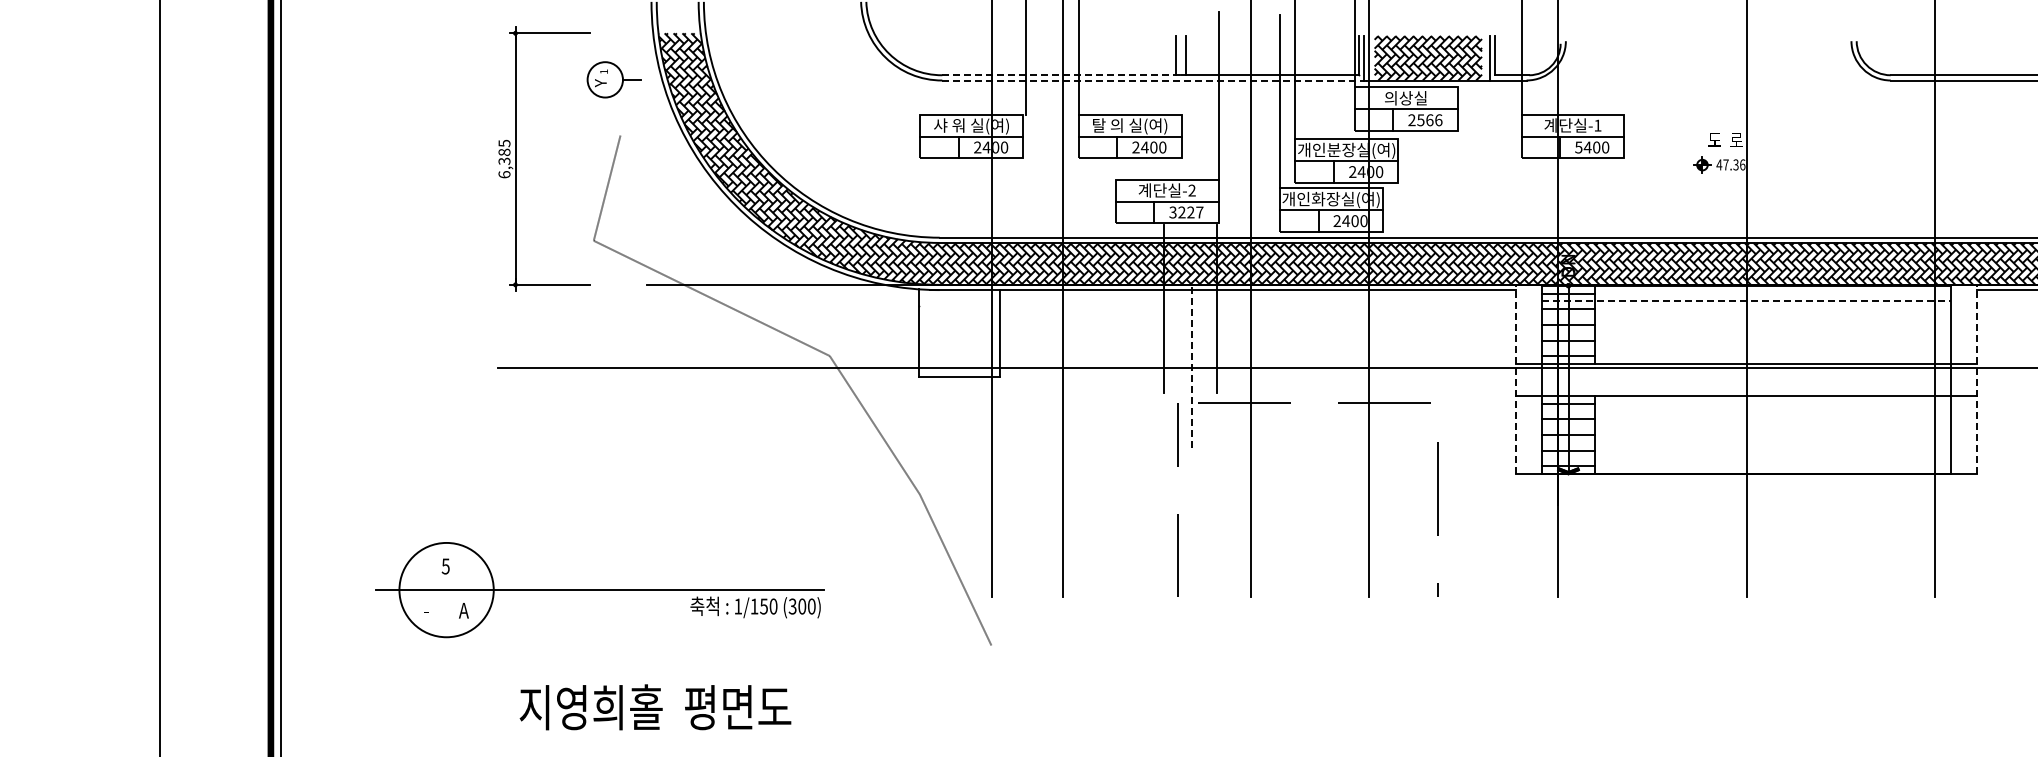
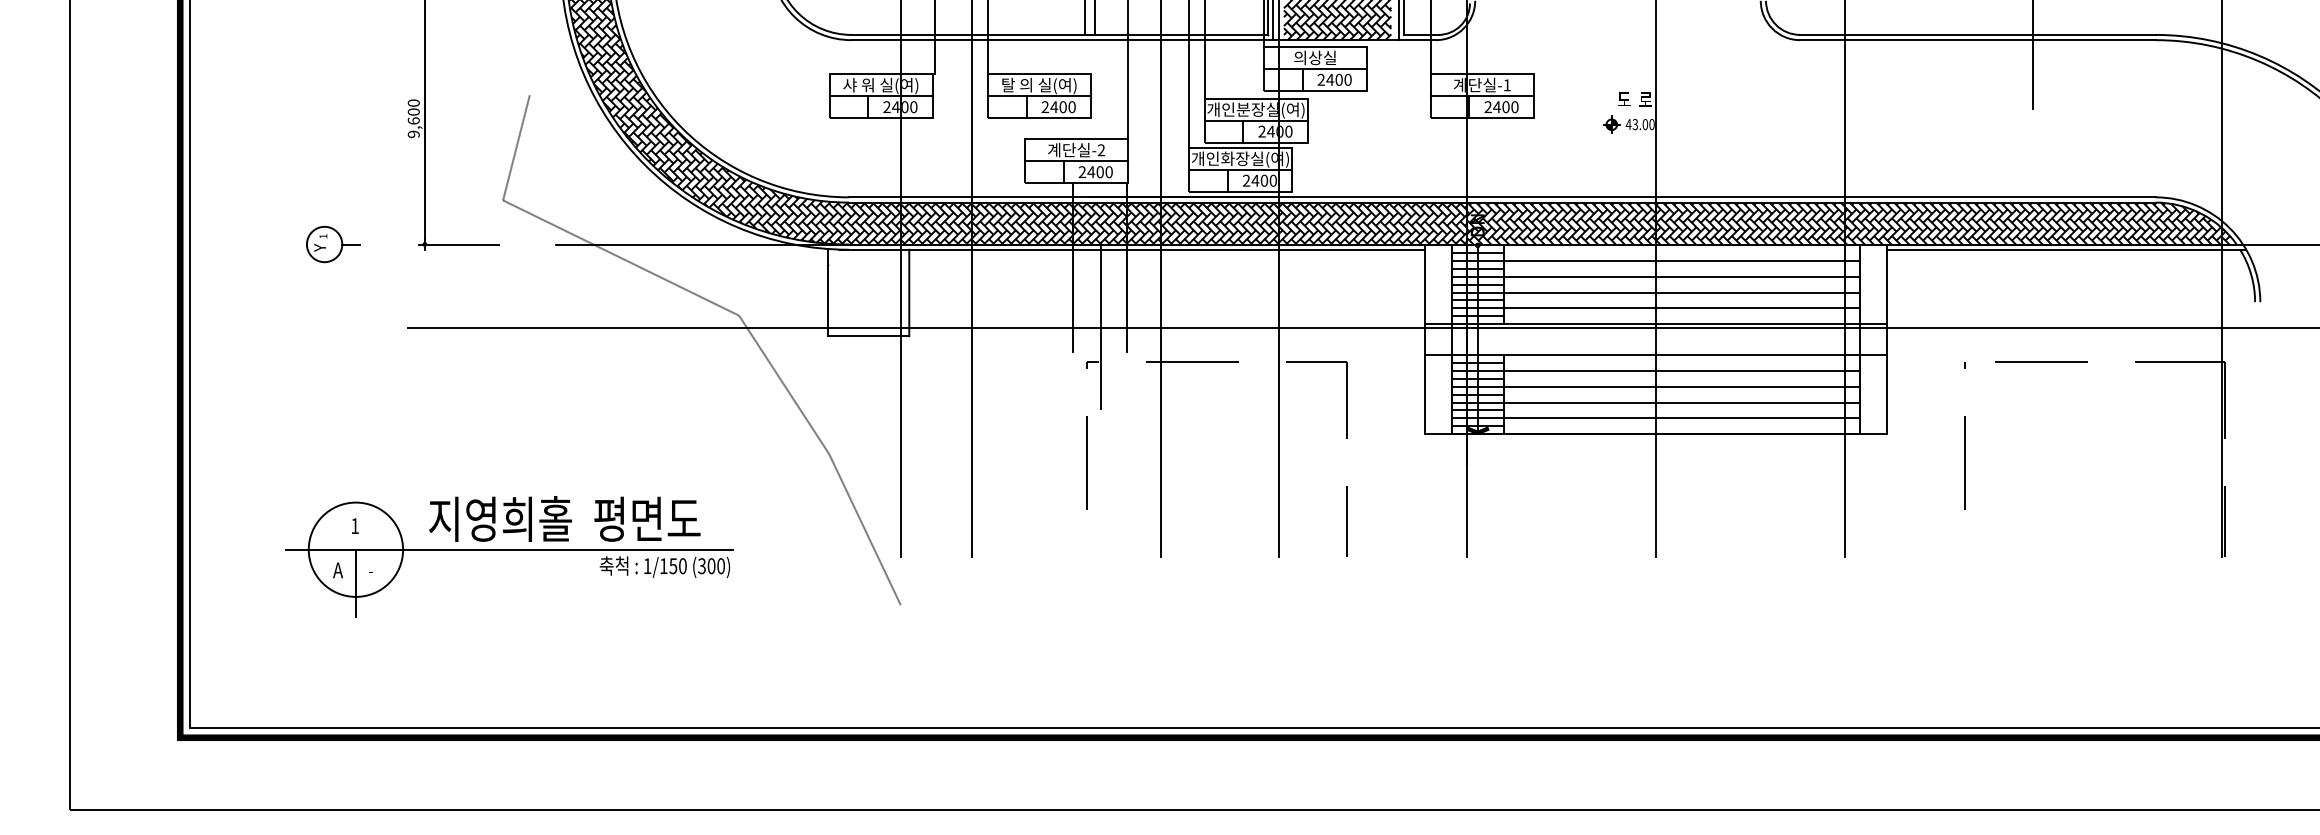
line: (1062, 74) -> (971, 34), dashed -> solid
part: (614, 79) -> (333, 244), moved
line: (1155, 80) -> (1064, 40), dashed -> solid
text: (1429, 119) -> (1338, 79), 2566 -> 2400
text: (1578, 147) -> (1487, 107), 5400 -> 2400
text: (504, 158) -> (413, 118), 6,385 -> 9,600
text: (1734, 164) -> (1643, 124), 47.36 -> 43.00
text: (1186, 212) -> (1095, 172), 3227 -> 2400
line: (1747, 301) -> (1656, 261), dashed -> solid
line: (1746, 316) -> (1655, 276), added
line: (1746, 332) -> (1655, 292), added
line: (1746, 348) -> (1655, 308), added
line: (1192, 368) -> (1101, 328), dashed -> solid
line: (1516, 379) -> (1425, 339), dashed -> solid
line: (1977, 379) -> (1886, 339), dashed -> solid
line: (1746, 411) -> (1655, 371), added
line: (1746, 426) -> (1655, 386), added
line: (1746, 442) -> (1655, 402), added
line: (1746, 458) -> (1655, 418), added
text: (445, 566) -> (354, 526), 5 -> 1
text: (428, 610) -> (337, 570), - -> A
text: (464, 610) -> (373, 570), A -> -
line: (446, 623) -> (355, 583), added
text: (655, 706) -> (564, 518), moved

